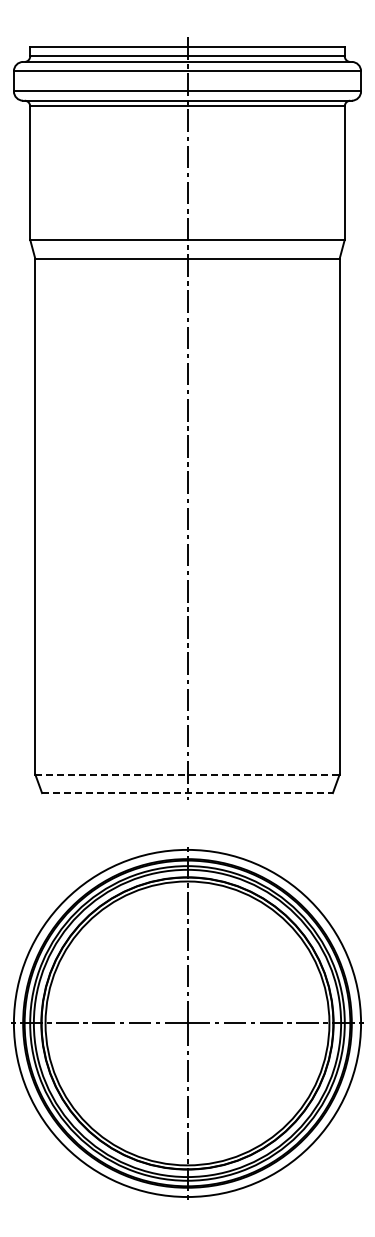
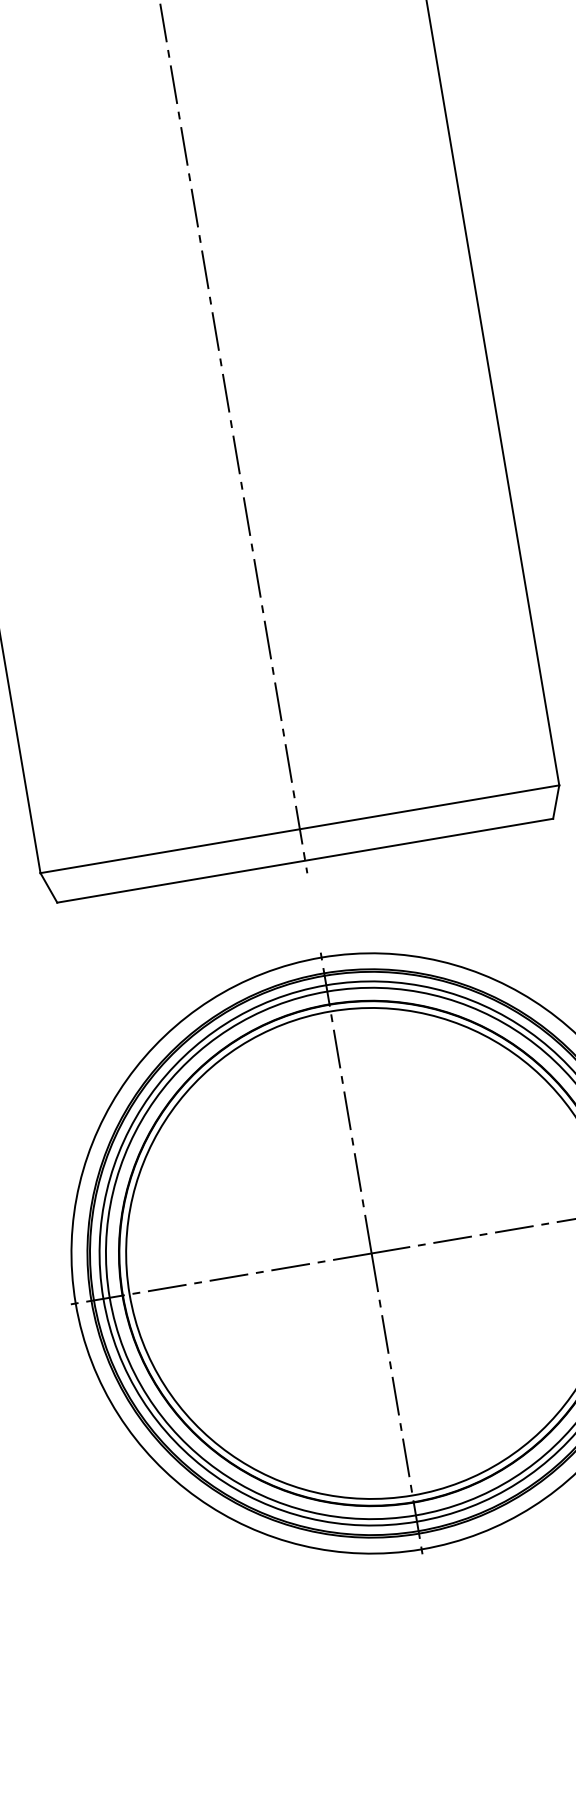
line: (187, 774) -> (299, 829), dashed -> solid
line: (187, 793) -> (305, 861), dashed -> solid

